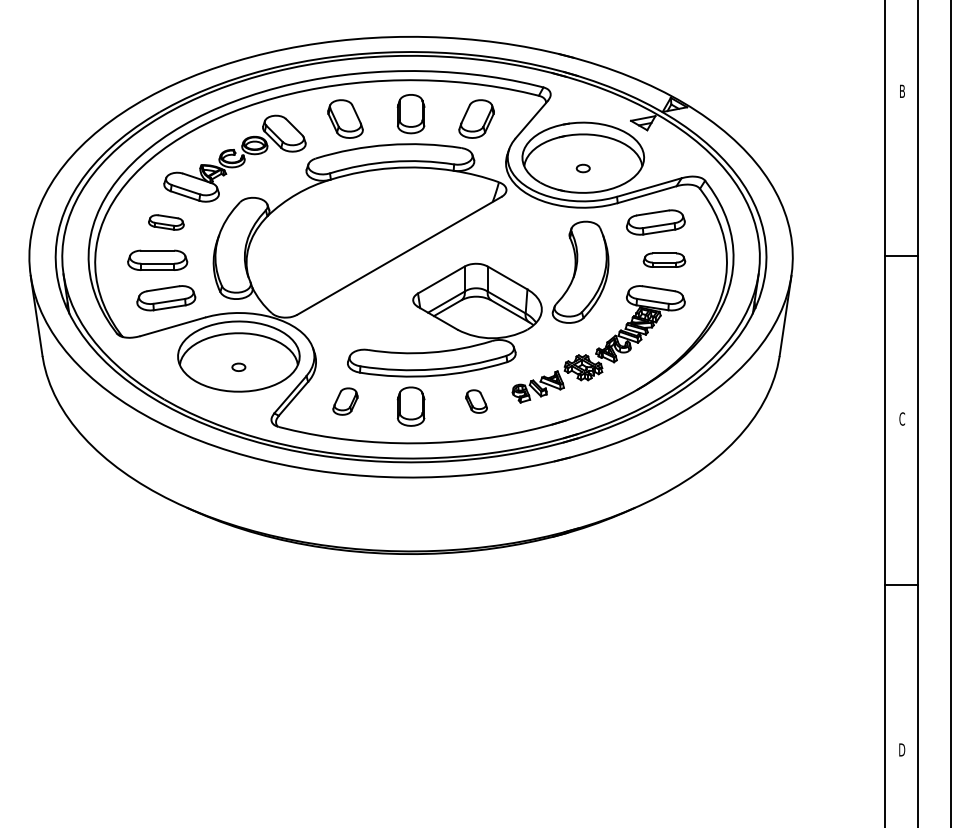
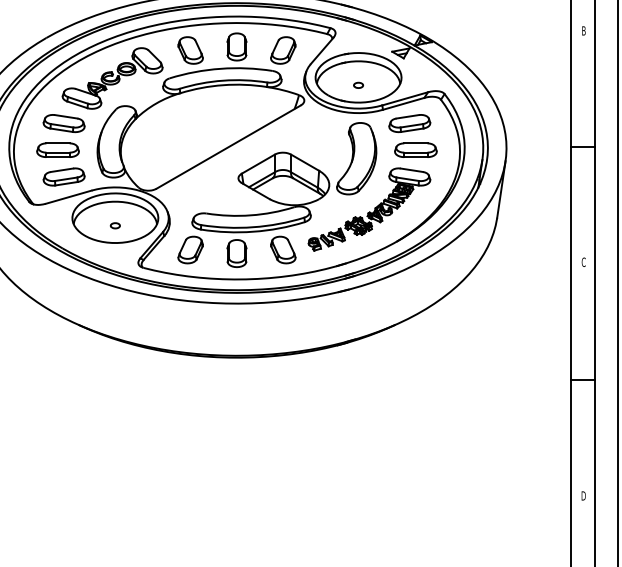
part: (166, 222) -> (64, 123), size x1.67
part: (664, 259) -> (415, 149), size x1.43
part: (345, 401) -> (190, 249), size x1.43
part: (476, 401) -> (283, 249), size x1.67

